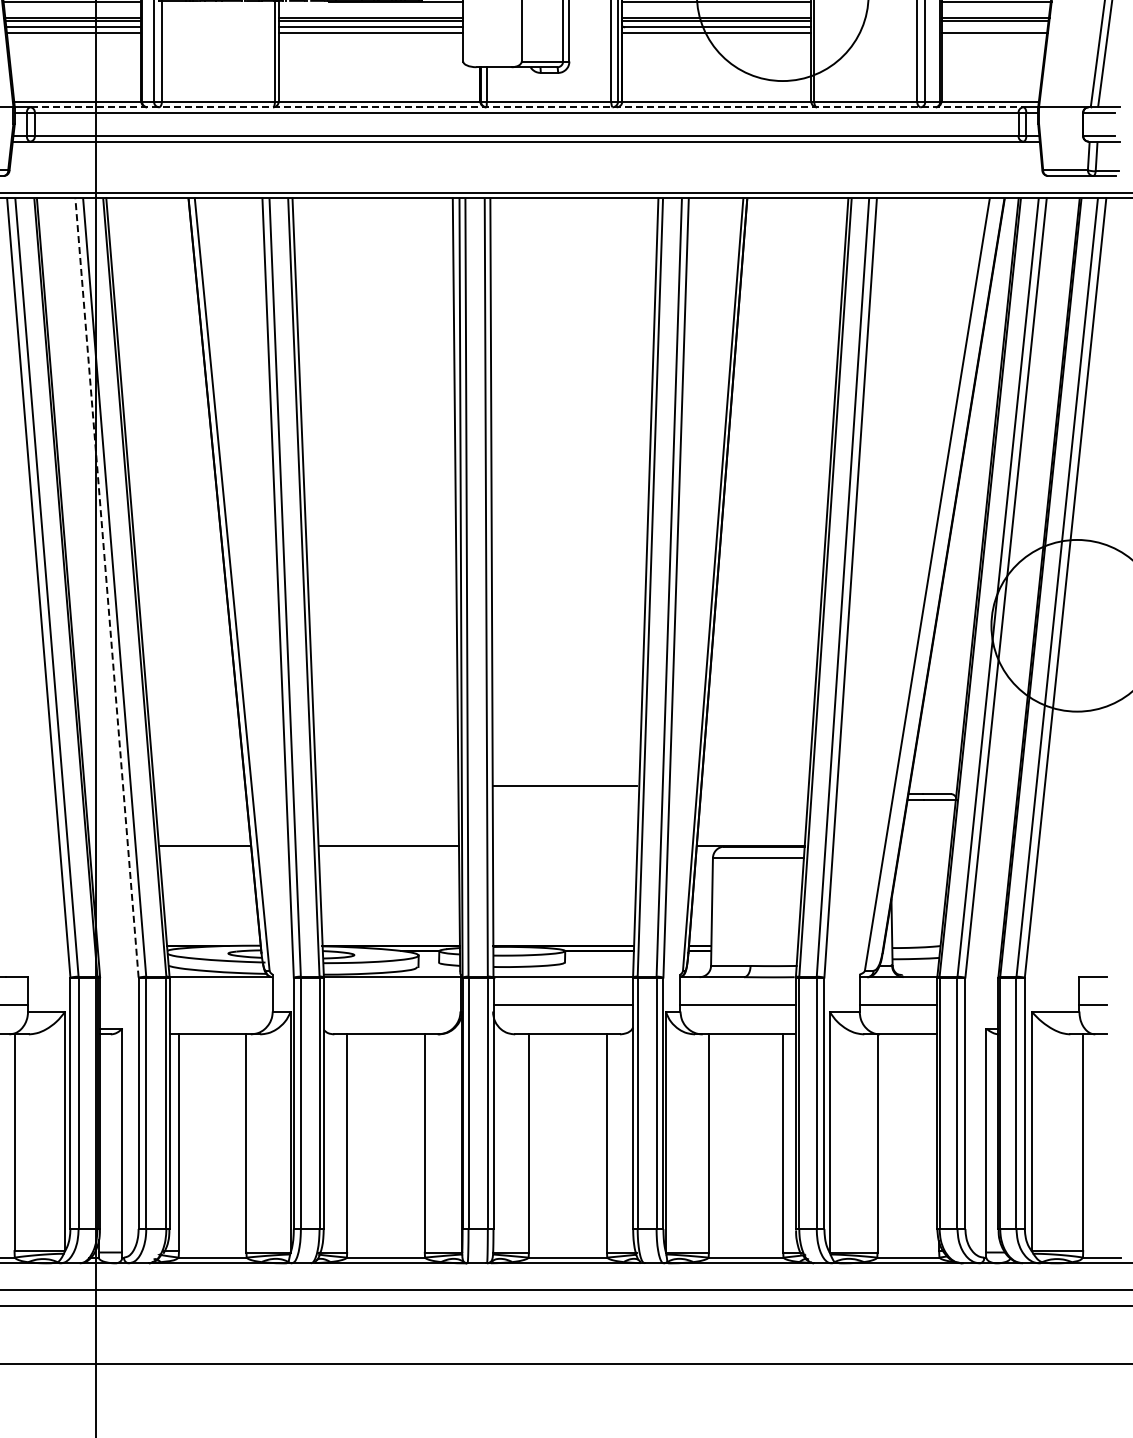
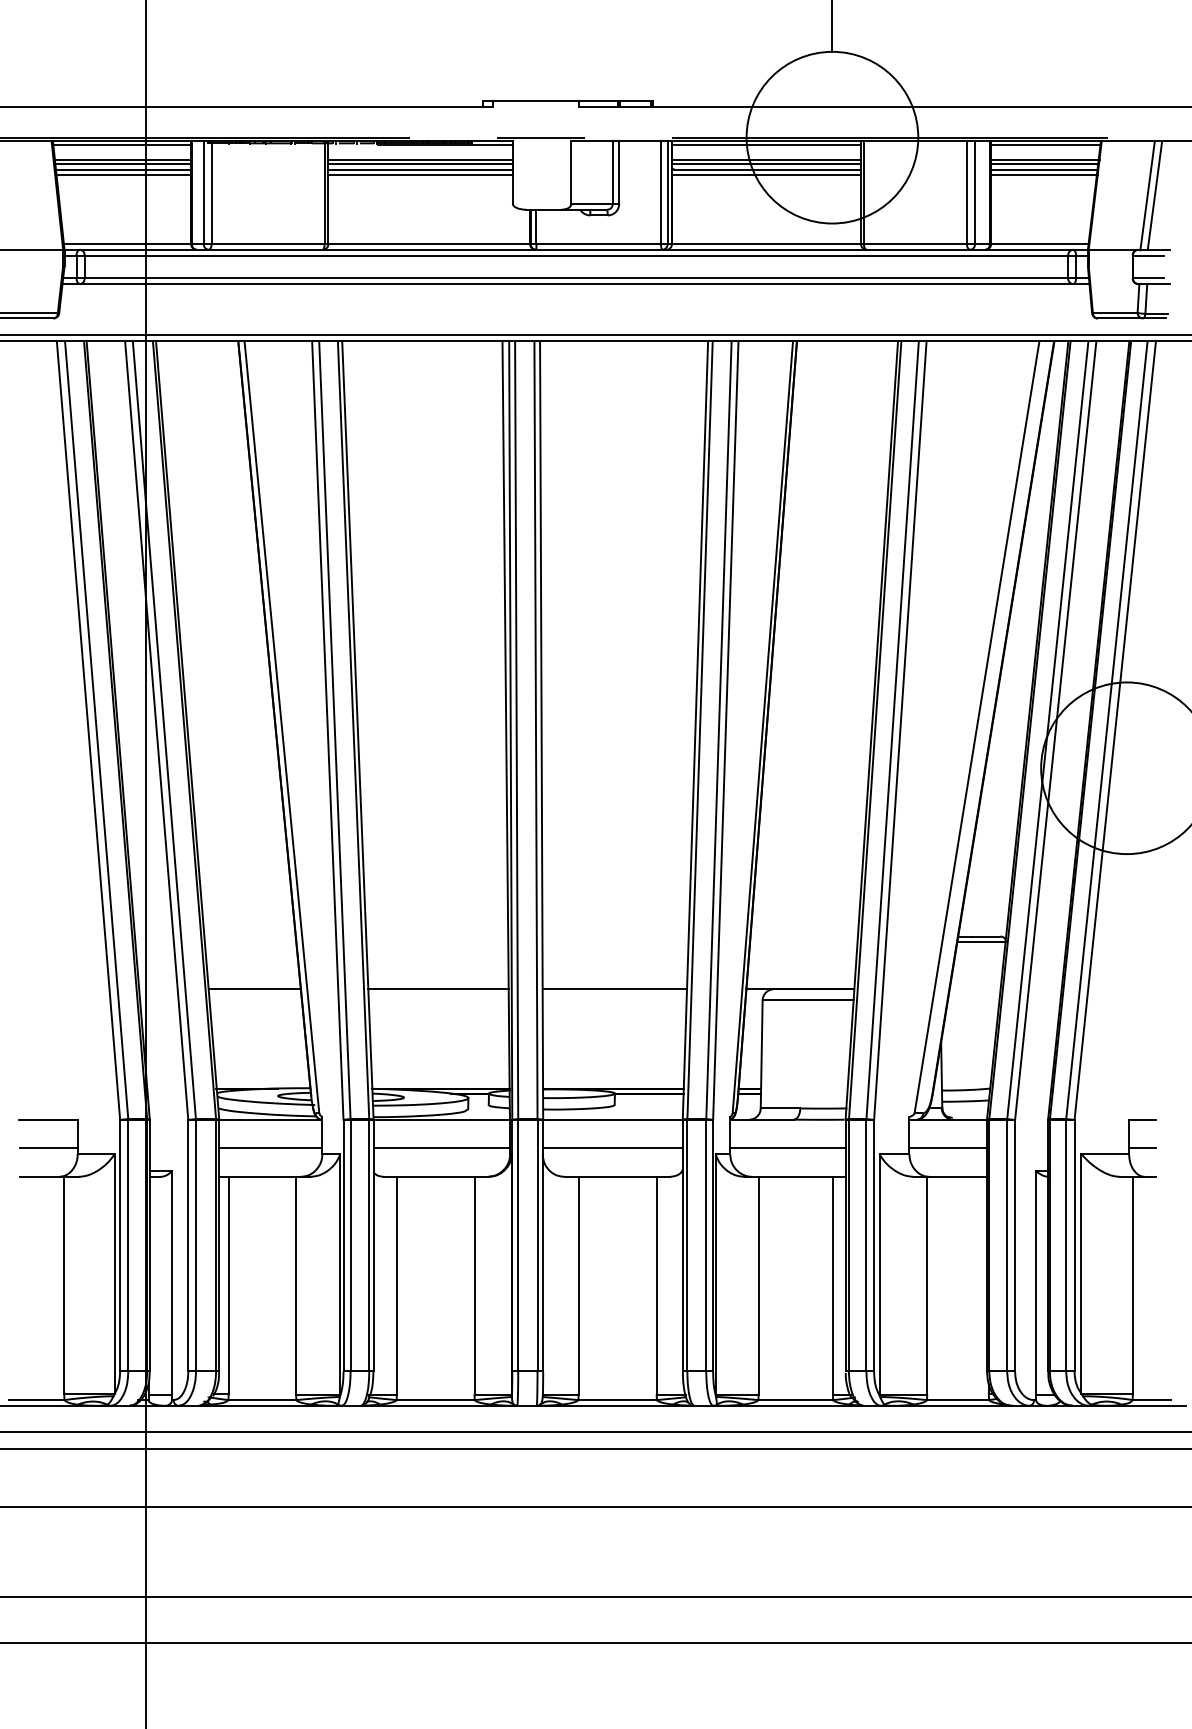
line: (994, 27) -> (1044, 169), added
line: (527, 107) -> (577, 249), dashed -> solid
line: (106, 588) -> (156, 730), dashed -> solid
line: (564, 786) -> (614, 988), moved
line: (220, 1005) -> (270, 1147), added
line: (391, 1005) -> (441, 1147), added

